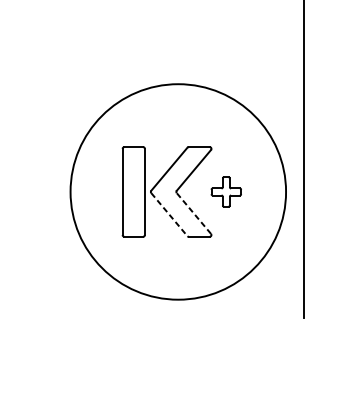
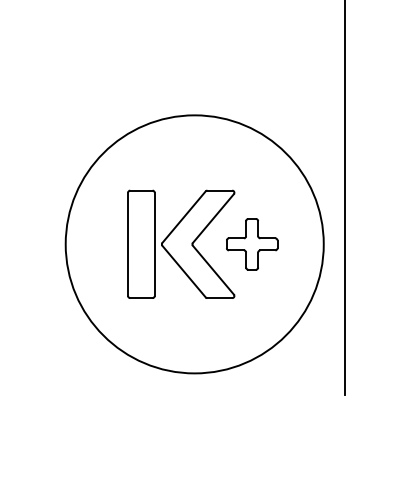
part: (226, 192) -> (252, 244), size x1.43
line: (193, 213) -> (213, 270), dashed -> solid
line: (169, 214) -> (184, 271), dashed -> solid

